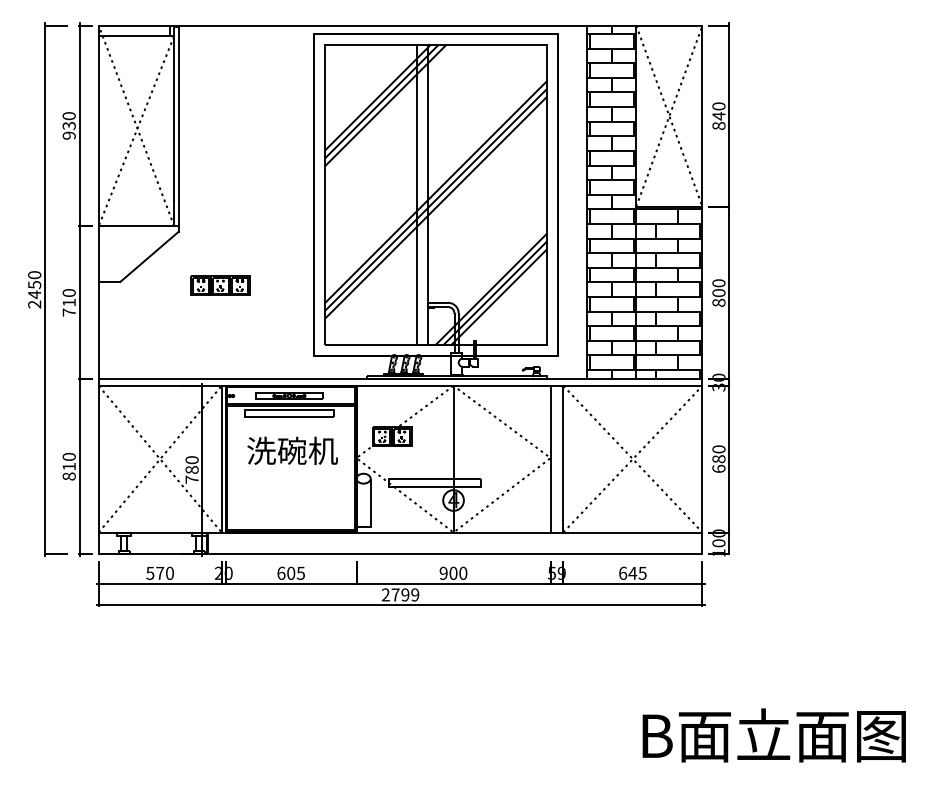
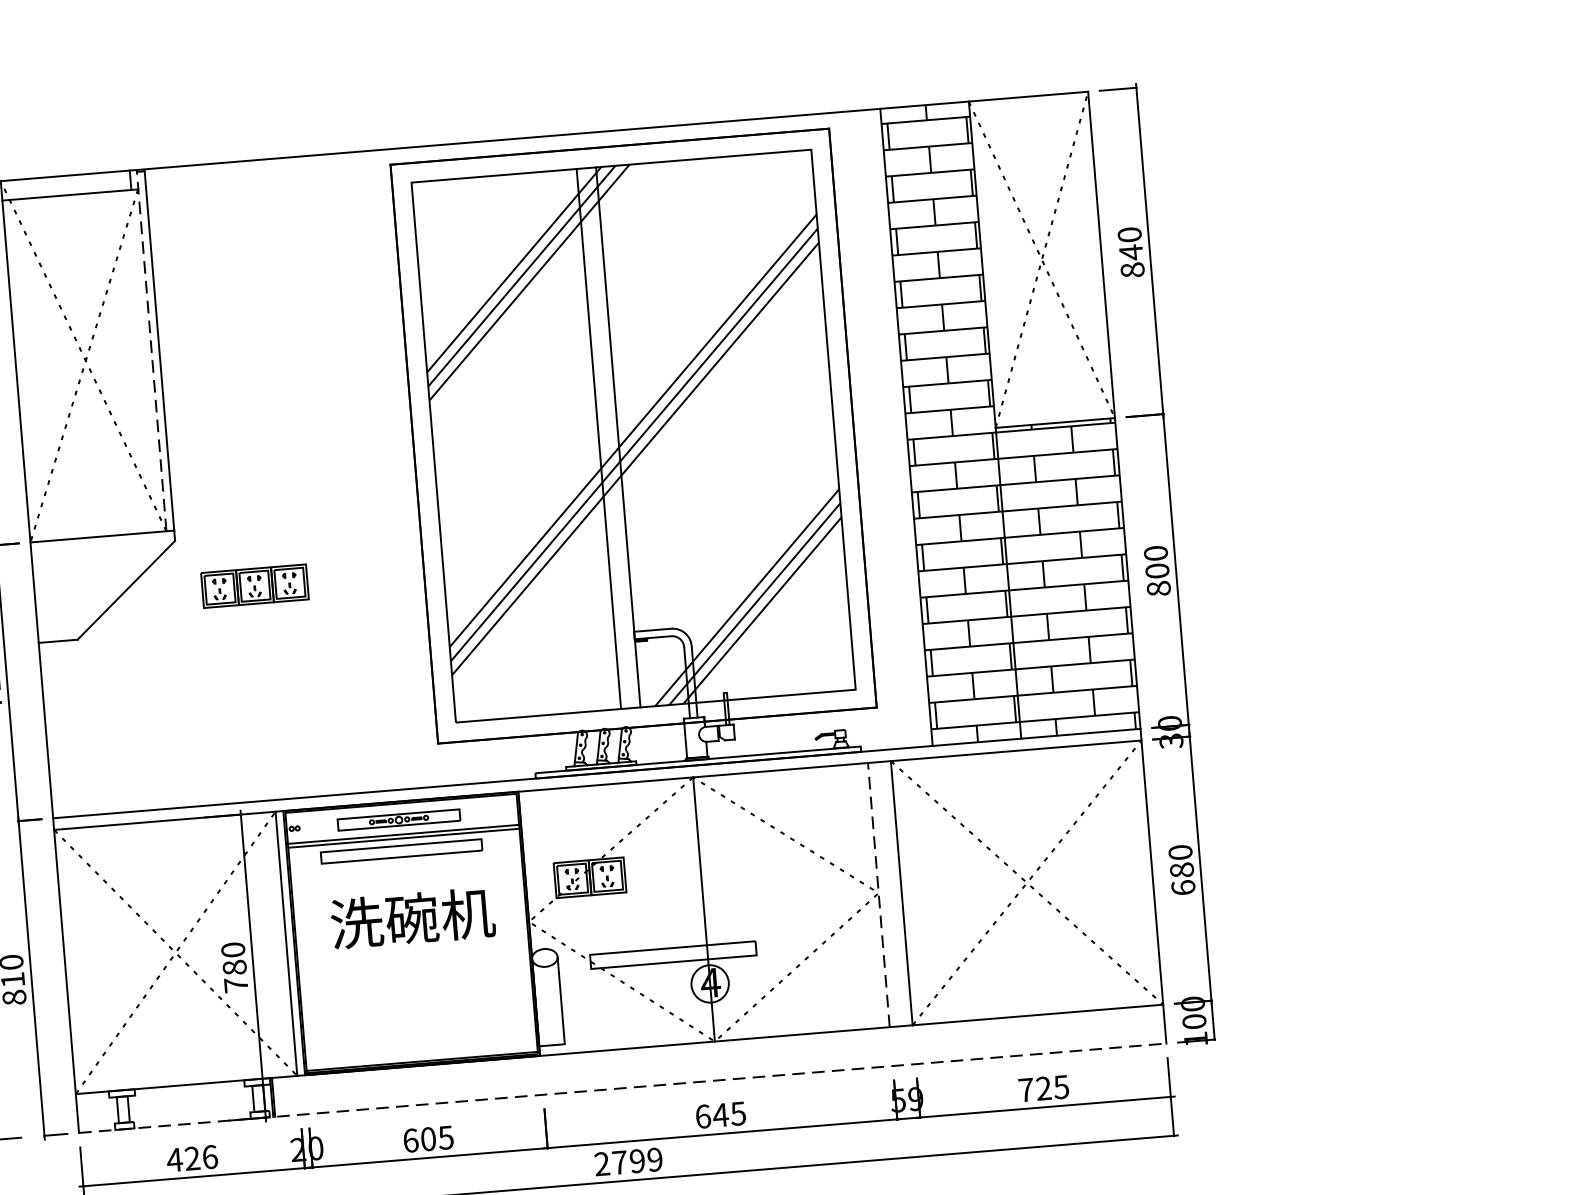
line: (174, 125) -> (152, 349), solid -> dashed
part: (220, 285) -> (254, 586), moved
line: (550, 458) -> (878, 893), solid -> dashed
line: (400, 554) -> (622, 1089), solid -> dashed
text: (159, 572) -> (191, 1157), 570 -> 426
text: (453, 572) -> (720, 1113), 900 -> 645
text: (628, 572) -> (1035, 1087), 645 -> 725

